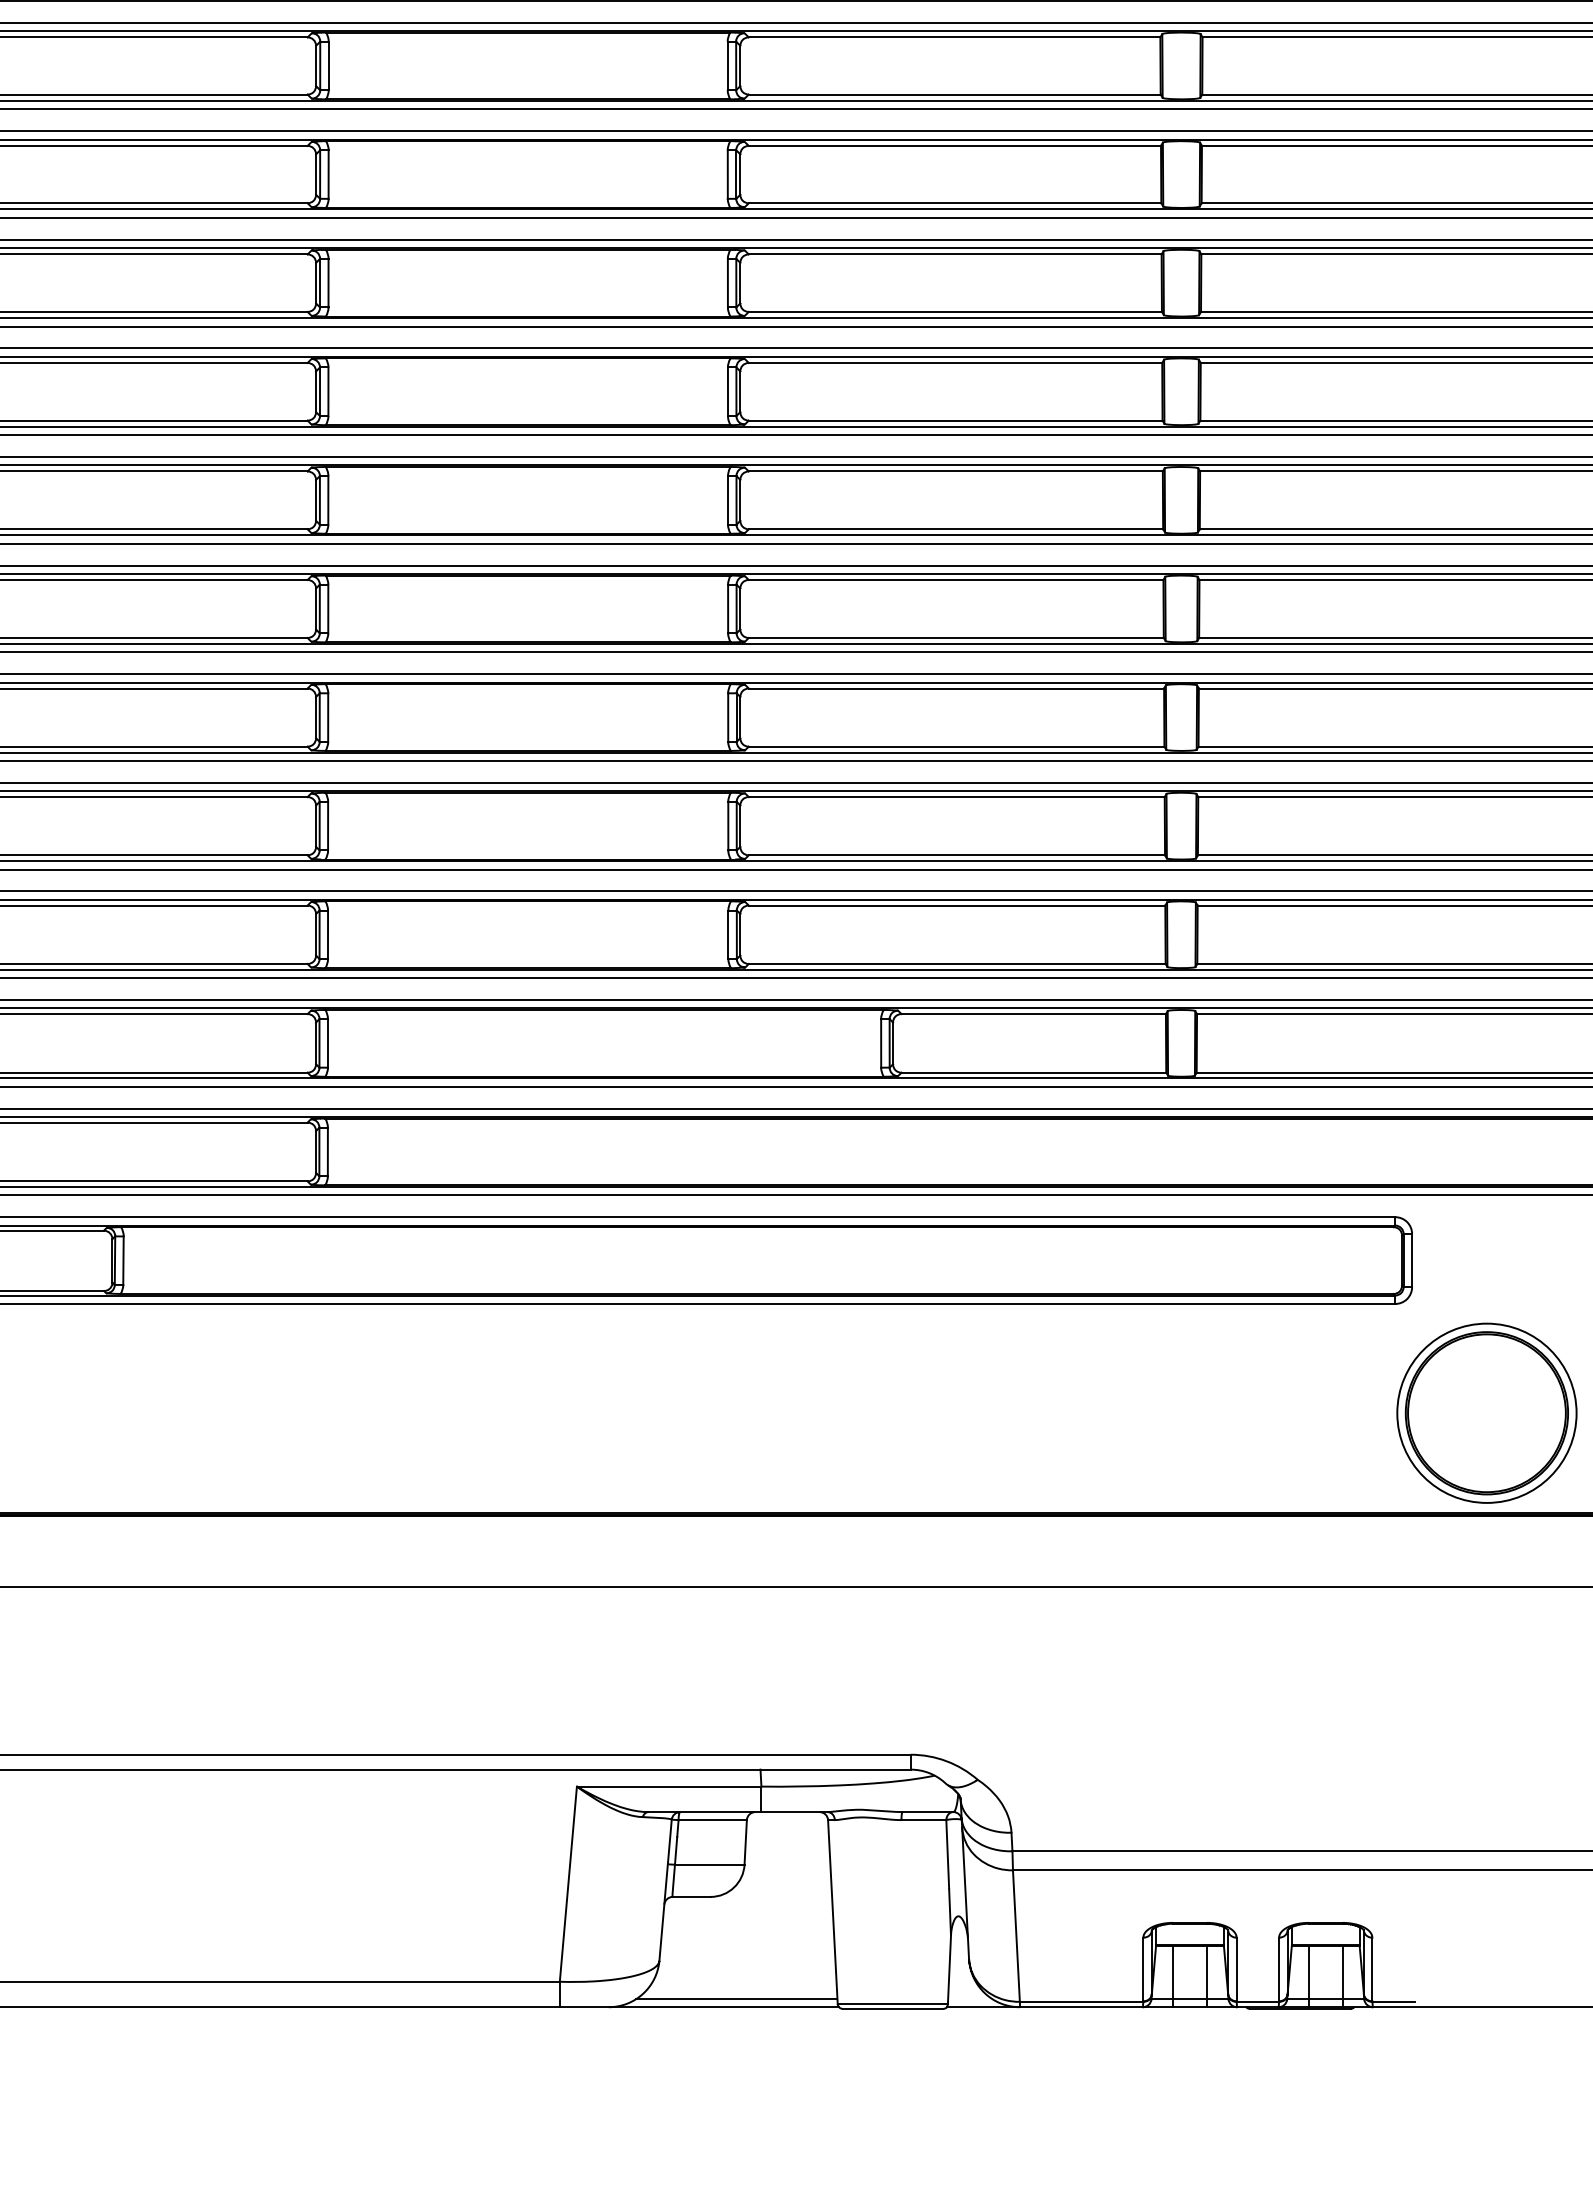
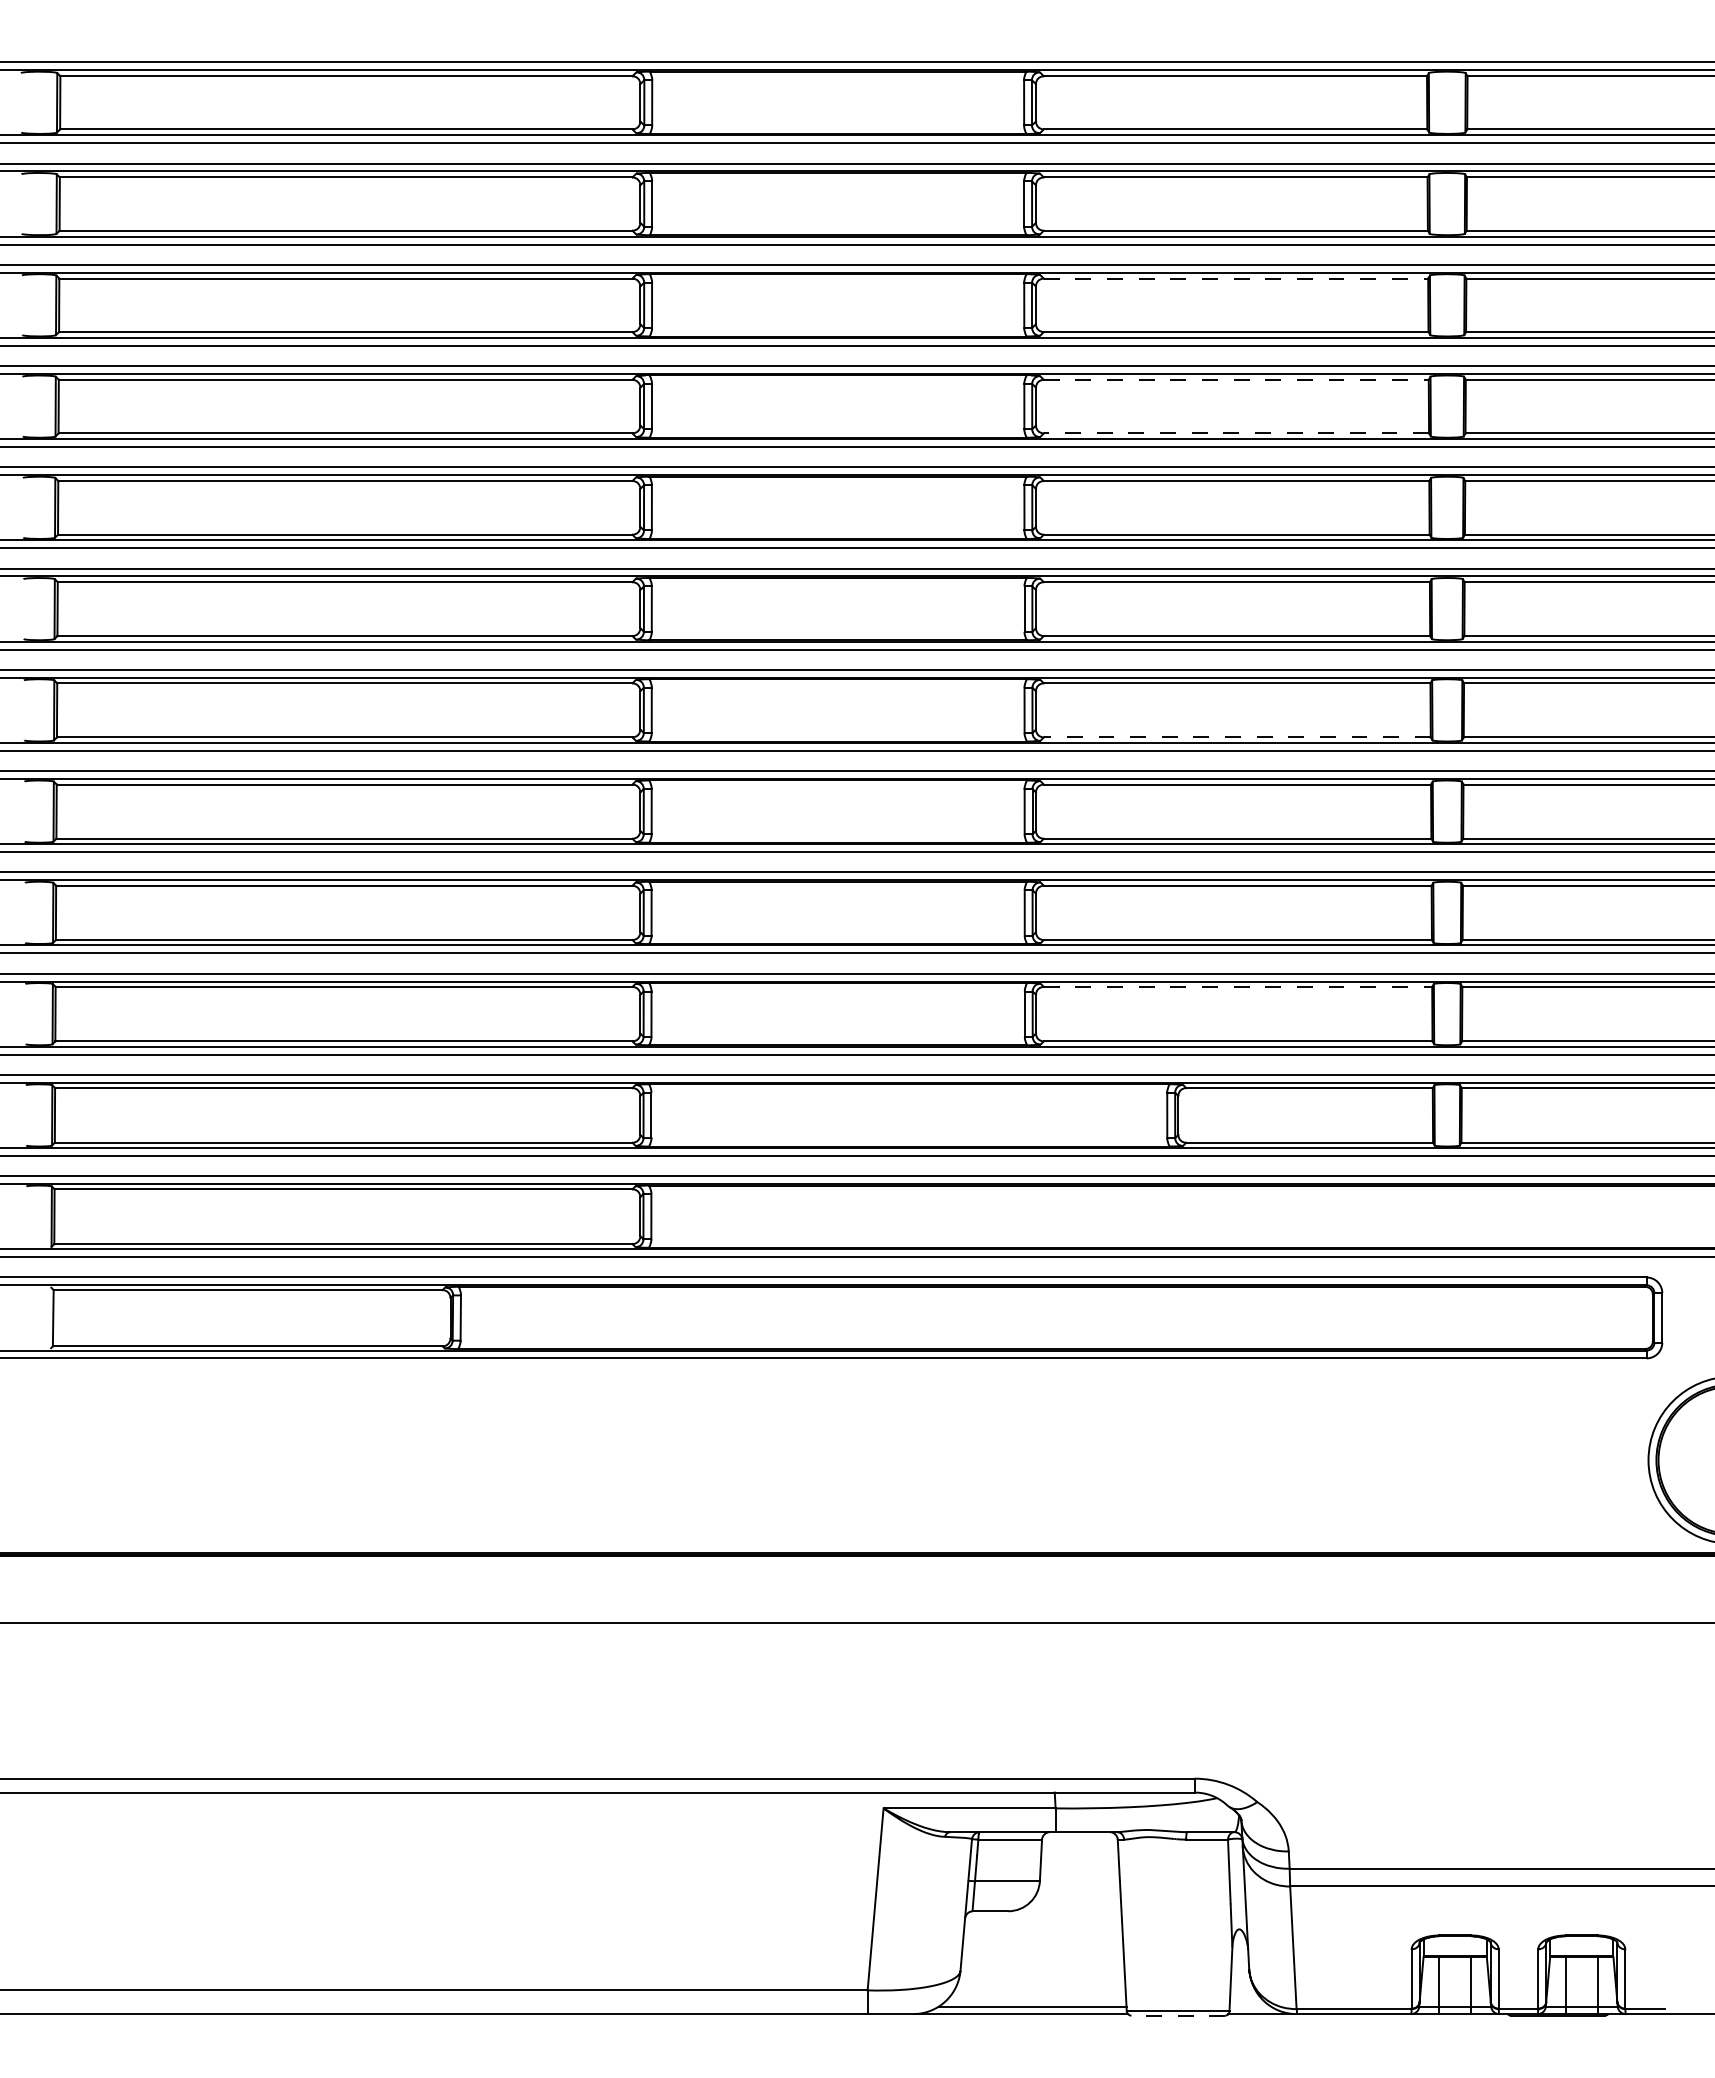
line: (955, 145) -> (1236, 278), solid -> dashed
line: (955, 254) -> (1236, 379), solid -> dashed
line: (955, 312) -> (1236, 433), solid -> dashed
line: (955, 638) -> (1236, 737), solid -> dashed
line: (957, 905) -> (1238, 986), solid -> dashed
line: (893, 2008) -> (1178, 2015), solid -> dashed

